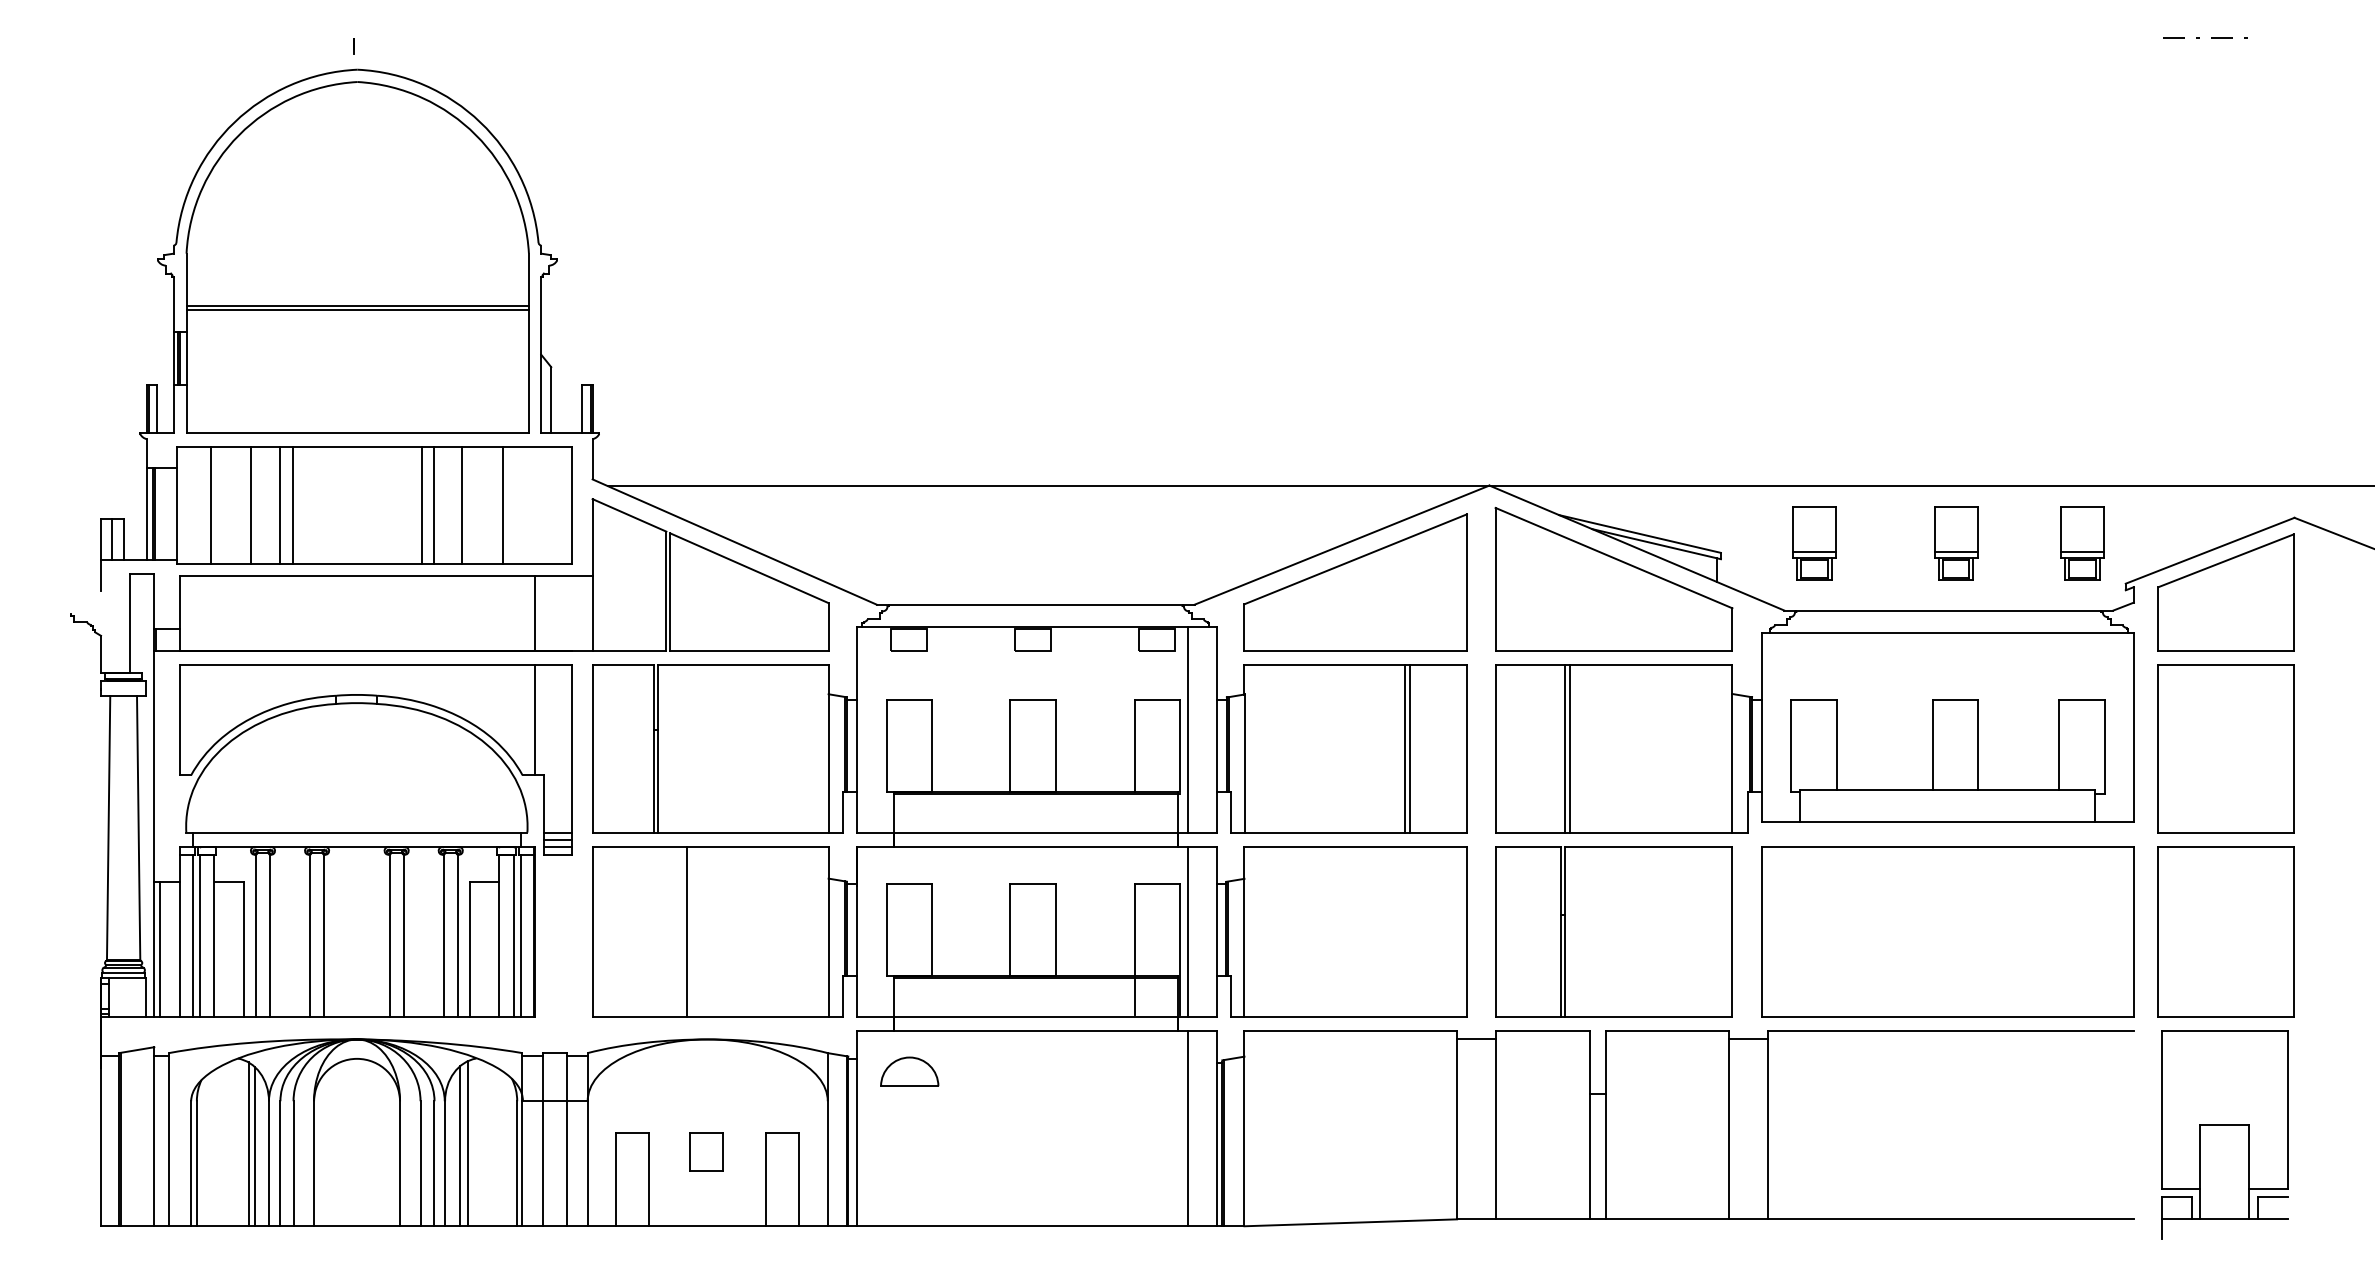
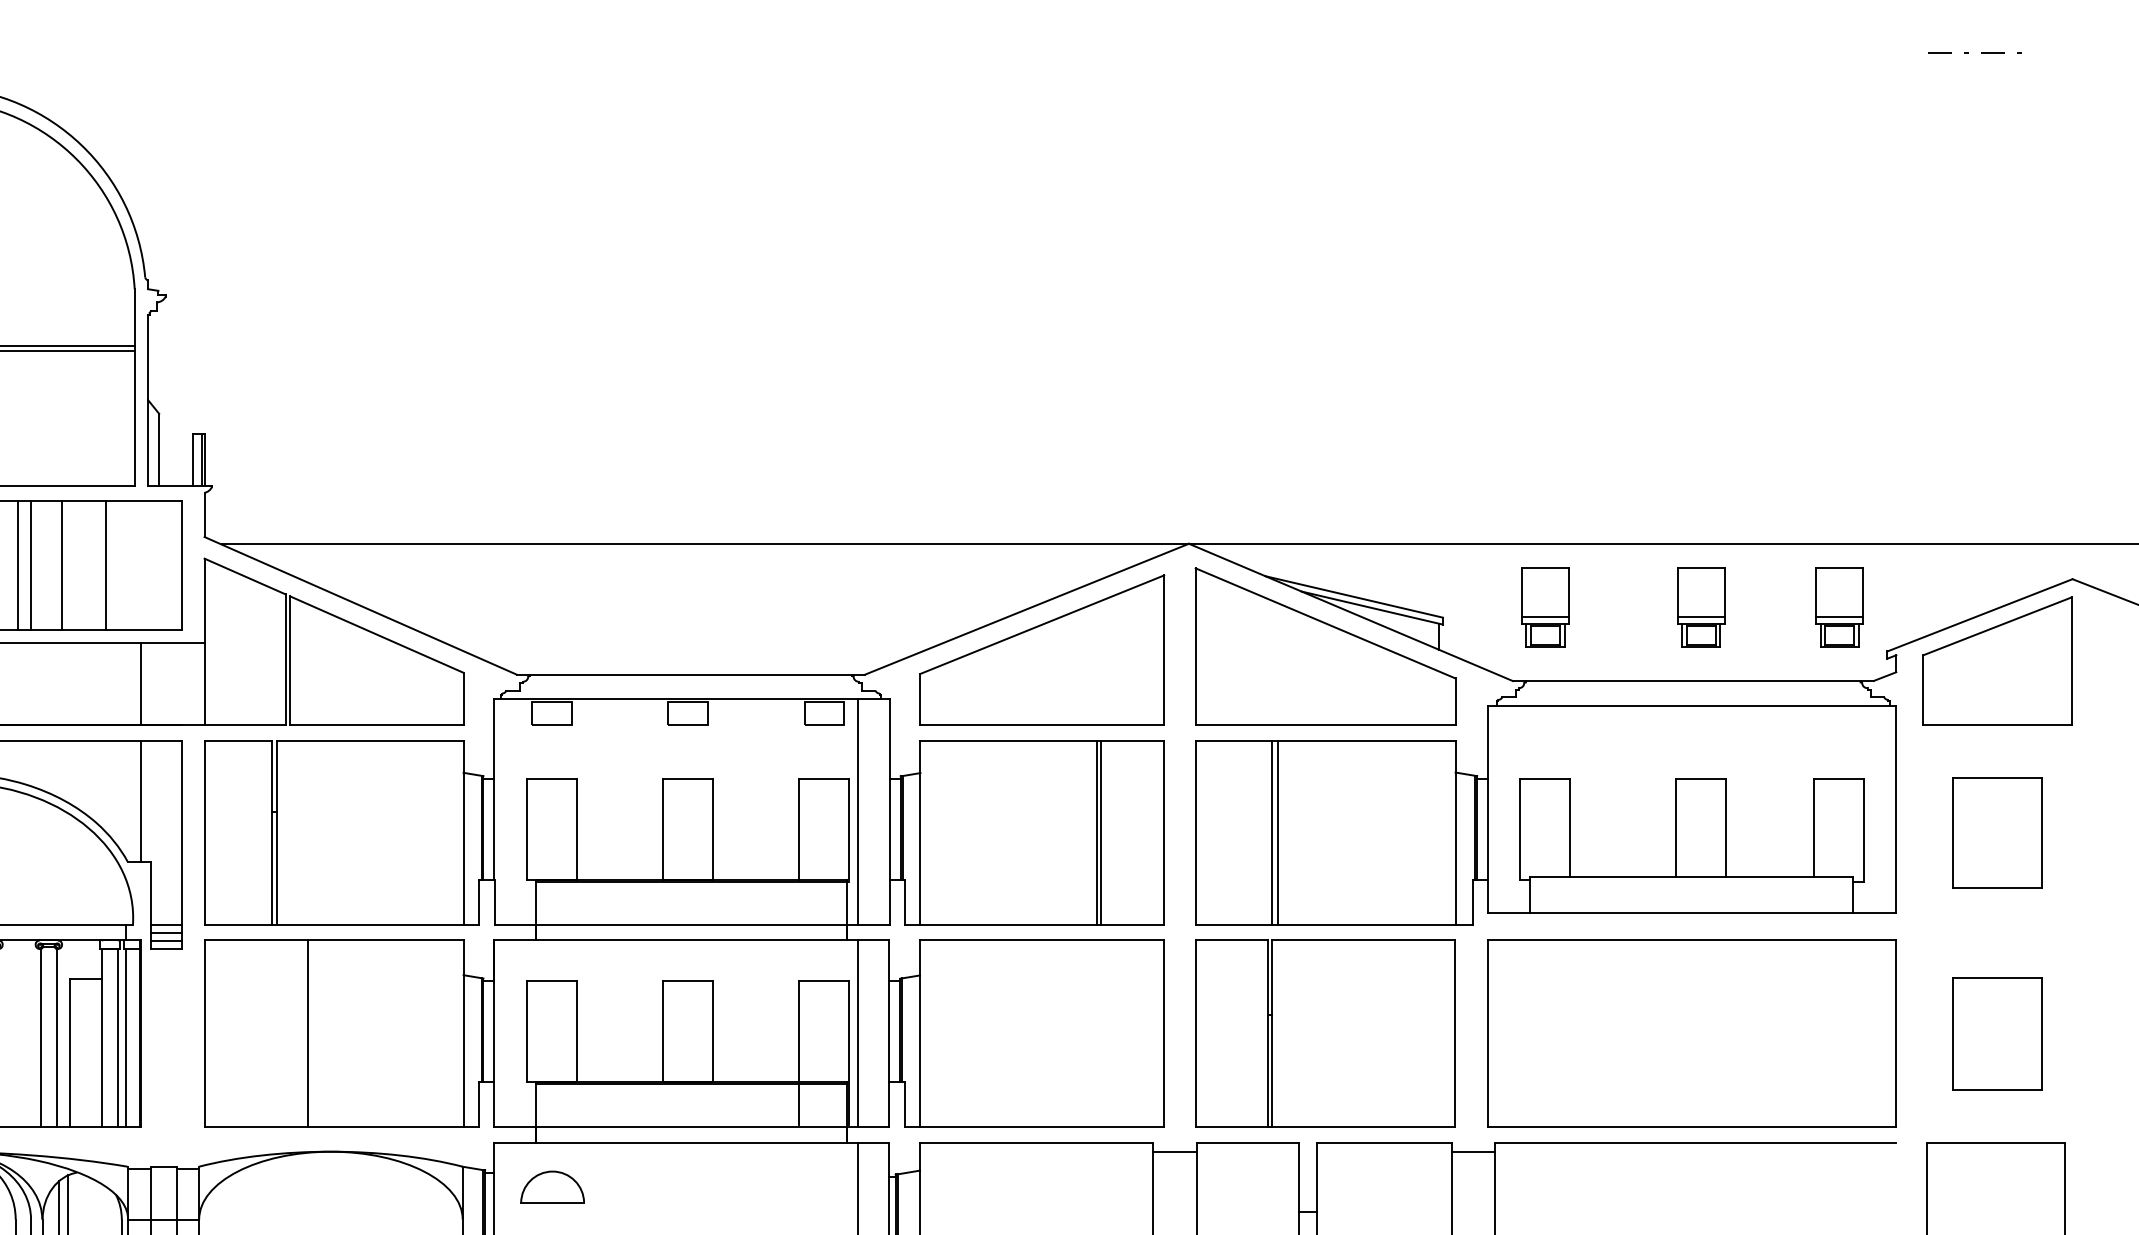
part: (2225, 748) -> (1996, 832), size x0.6
part: (2225, 931) -> (1996, 1033), size x0.6

